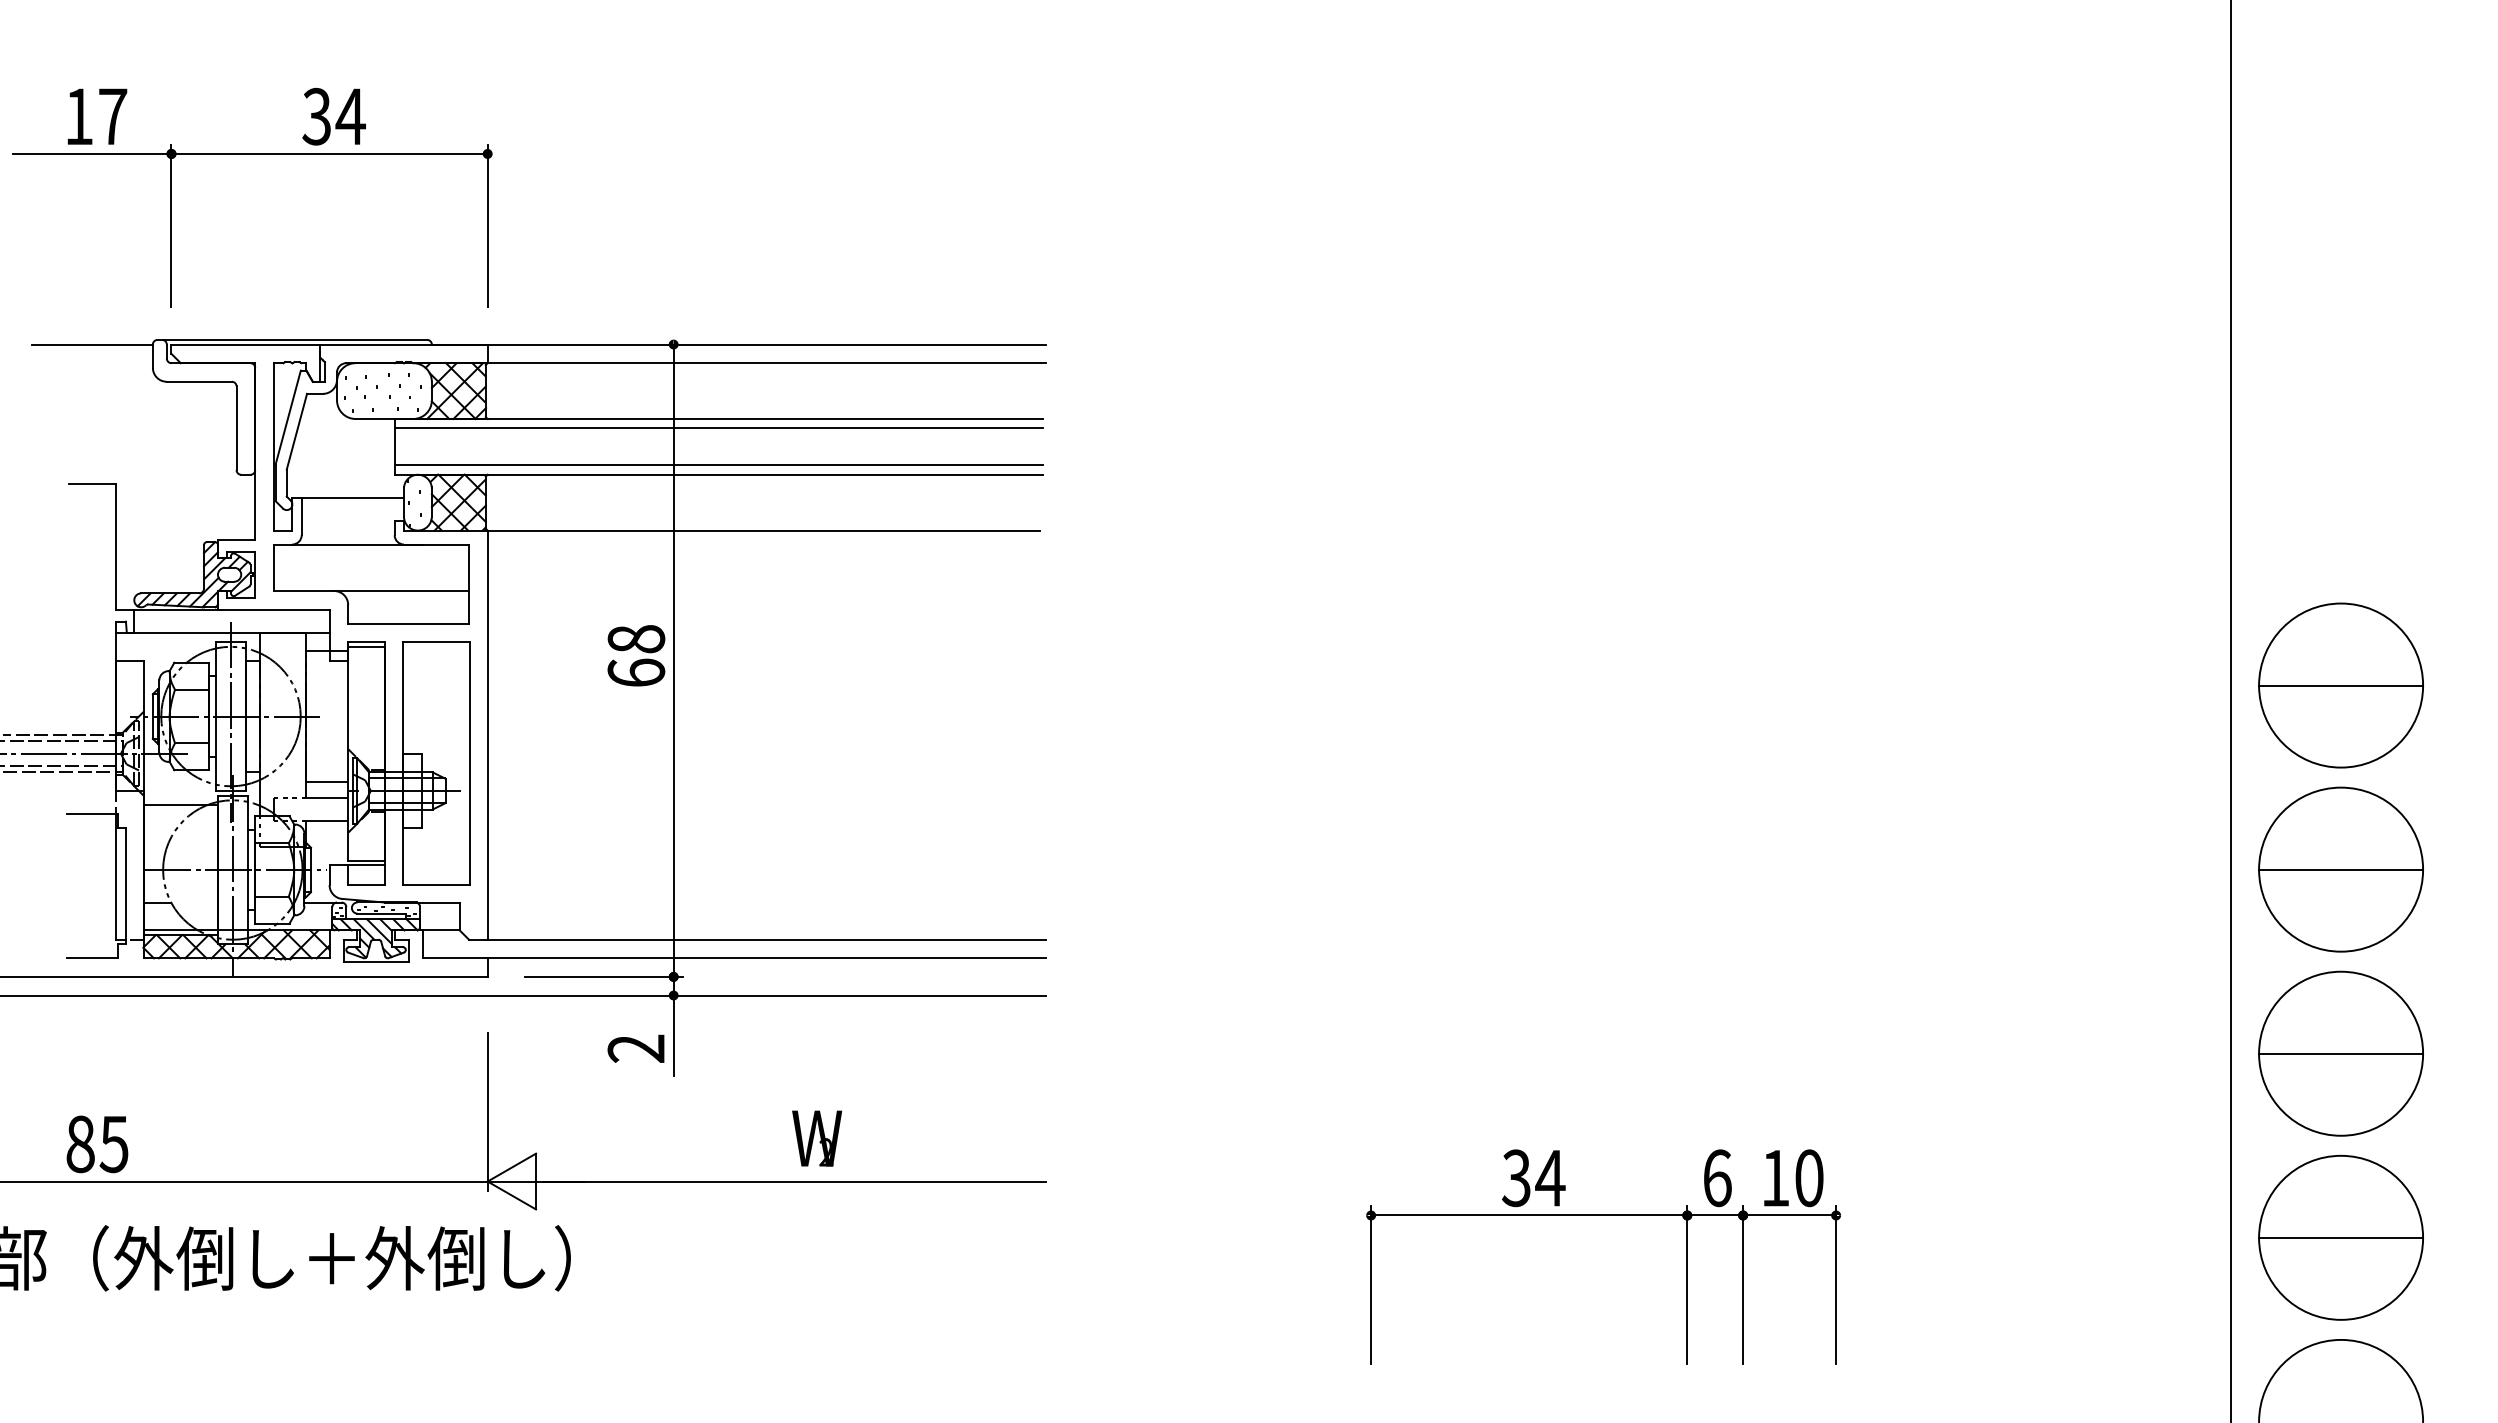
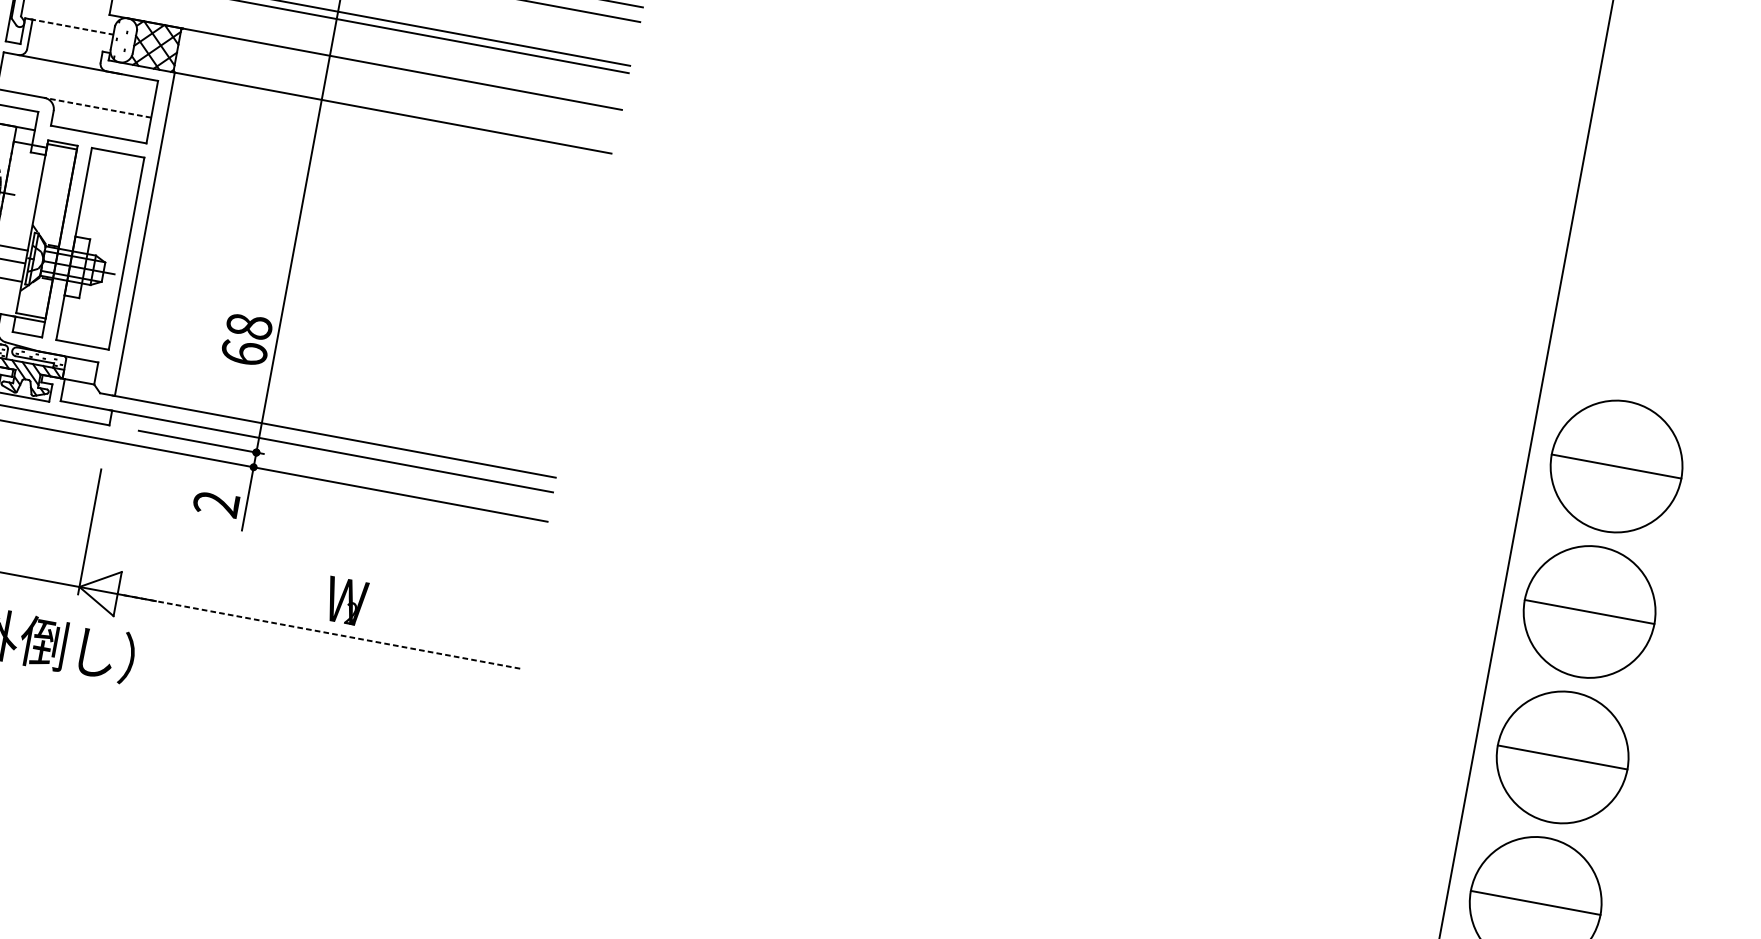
line: (718, 465) -> (366, 55), removed
line: (351, 498) -> (71, 27), solid -> dashed
line: (401, 591) -> (97, 108), solid -> dashed
text: (636, 655) -> (247, 339), moved
line: (795, 1181) -> (322, 632), solid -> dashed
part: (1603, 1215) -> (956, 777), removed

